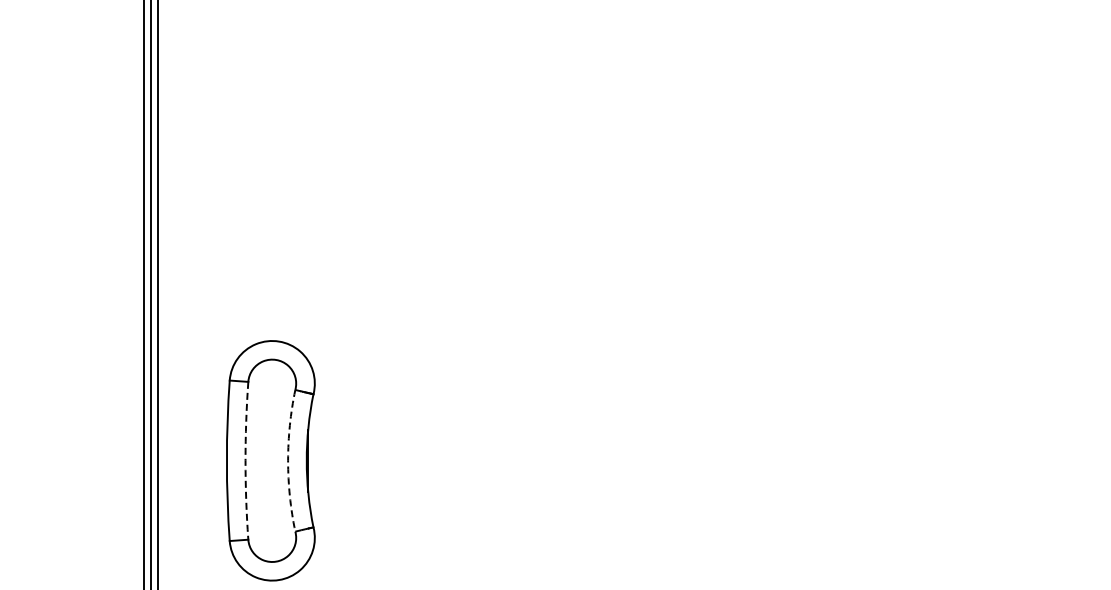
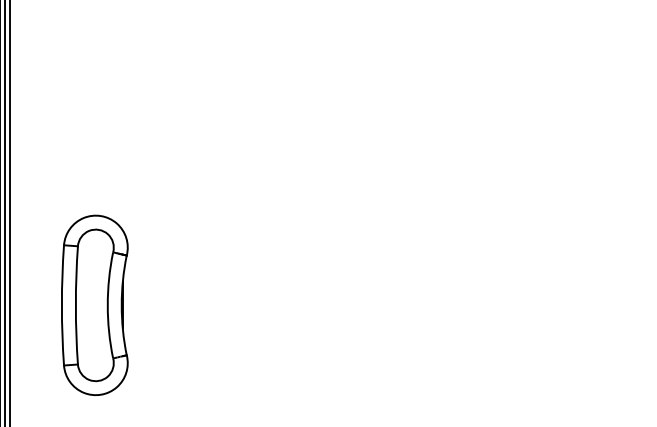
arc: (245, 460) -> (75, 305), dashed -> solid
arc: (288, 460) -> (108, 305), dashed -> solid

